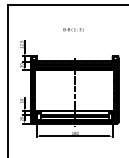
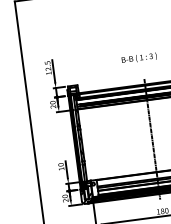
text: (73, 29) -> (139, 57), moved

